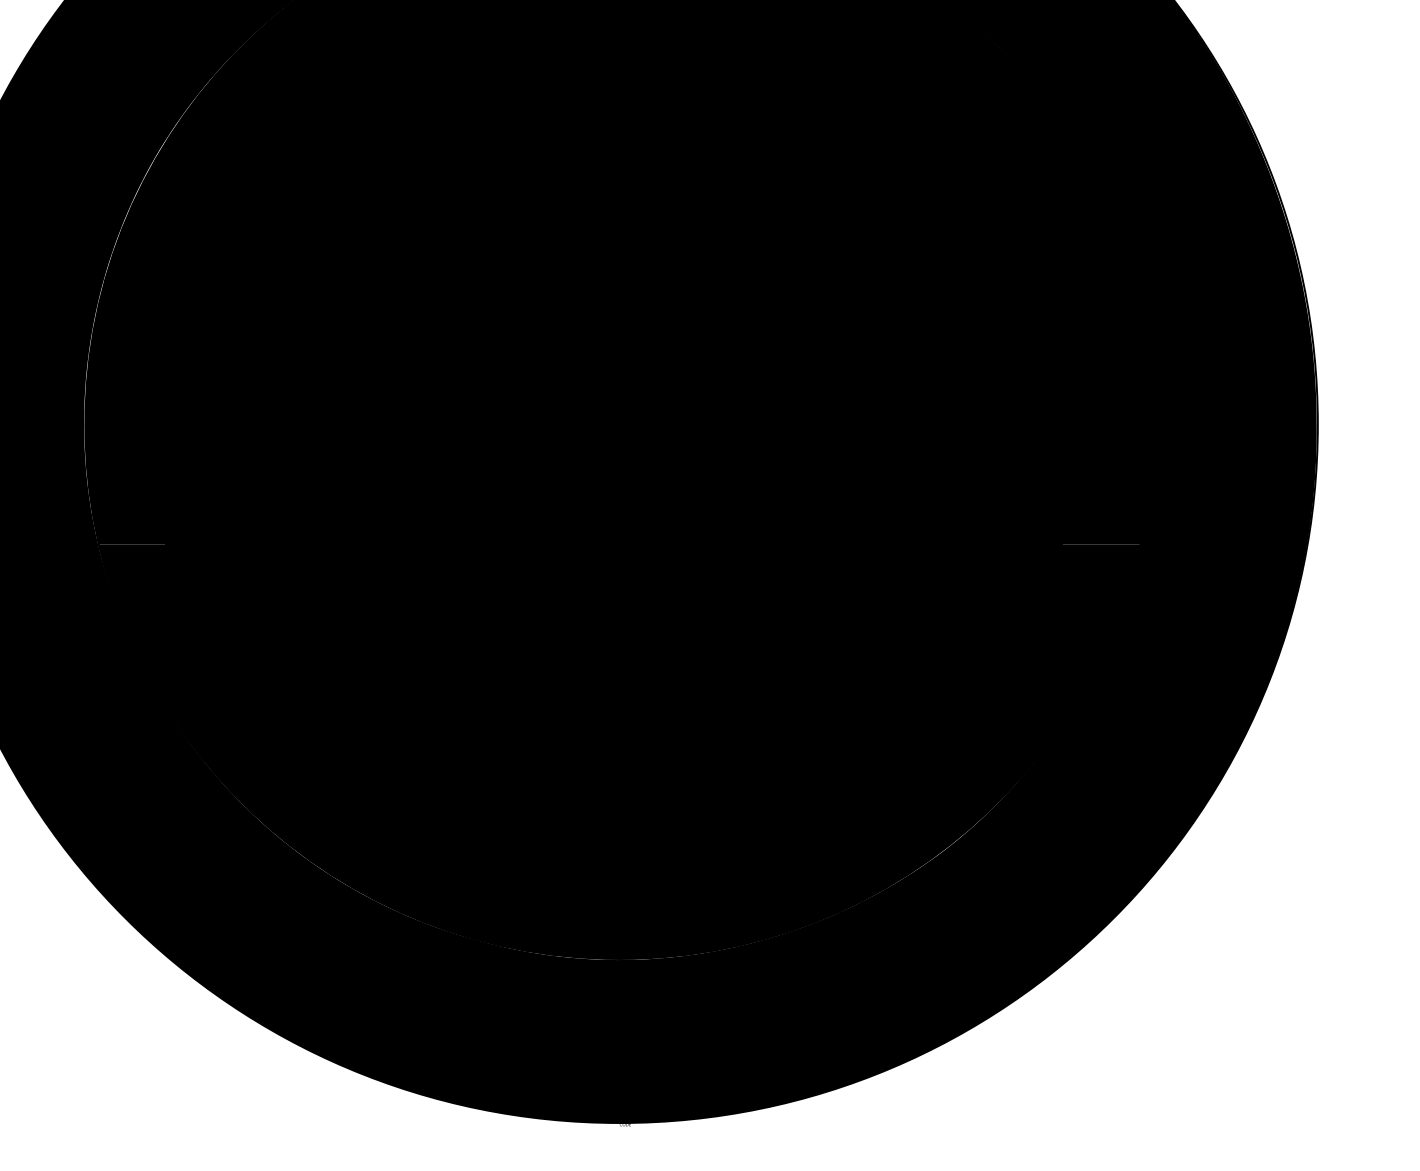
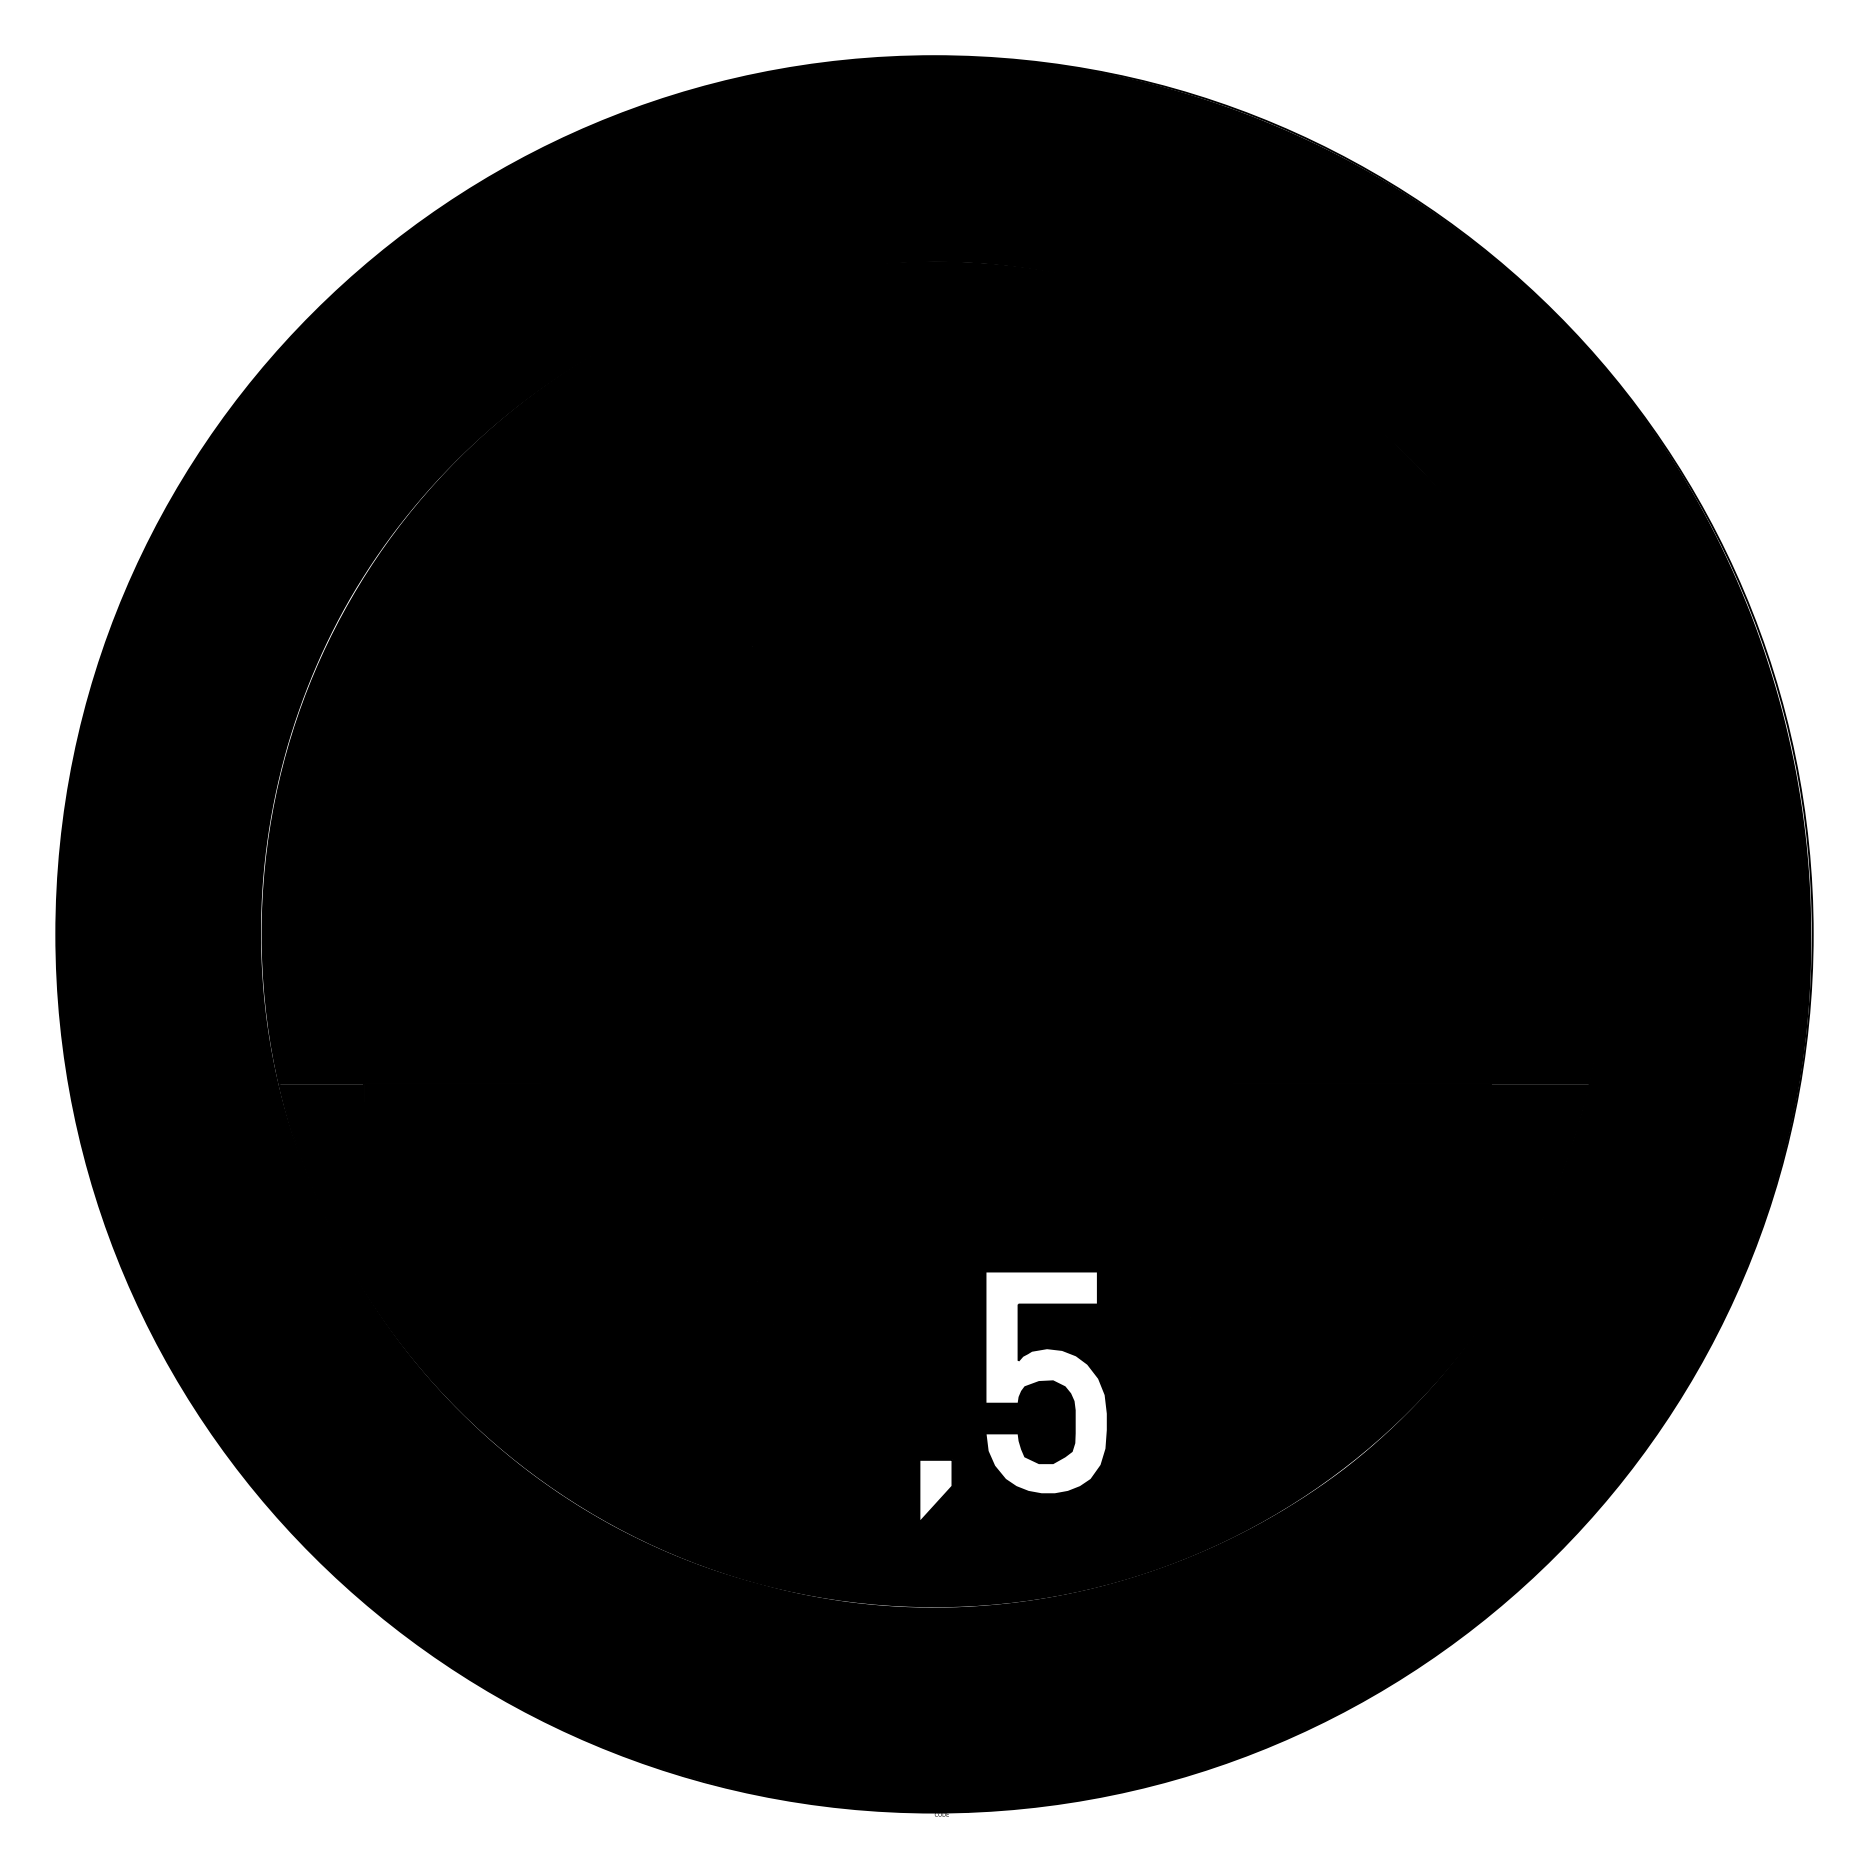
fill: (708, 781) -> (1046, 1382), removed
fill: (620, 866) -> (935, 1490), removed

